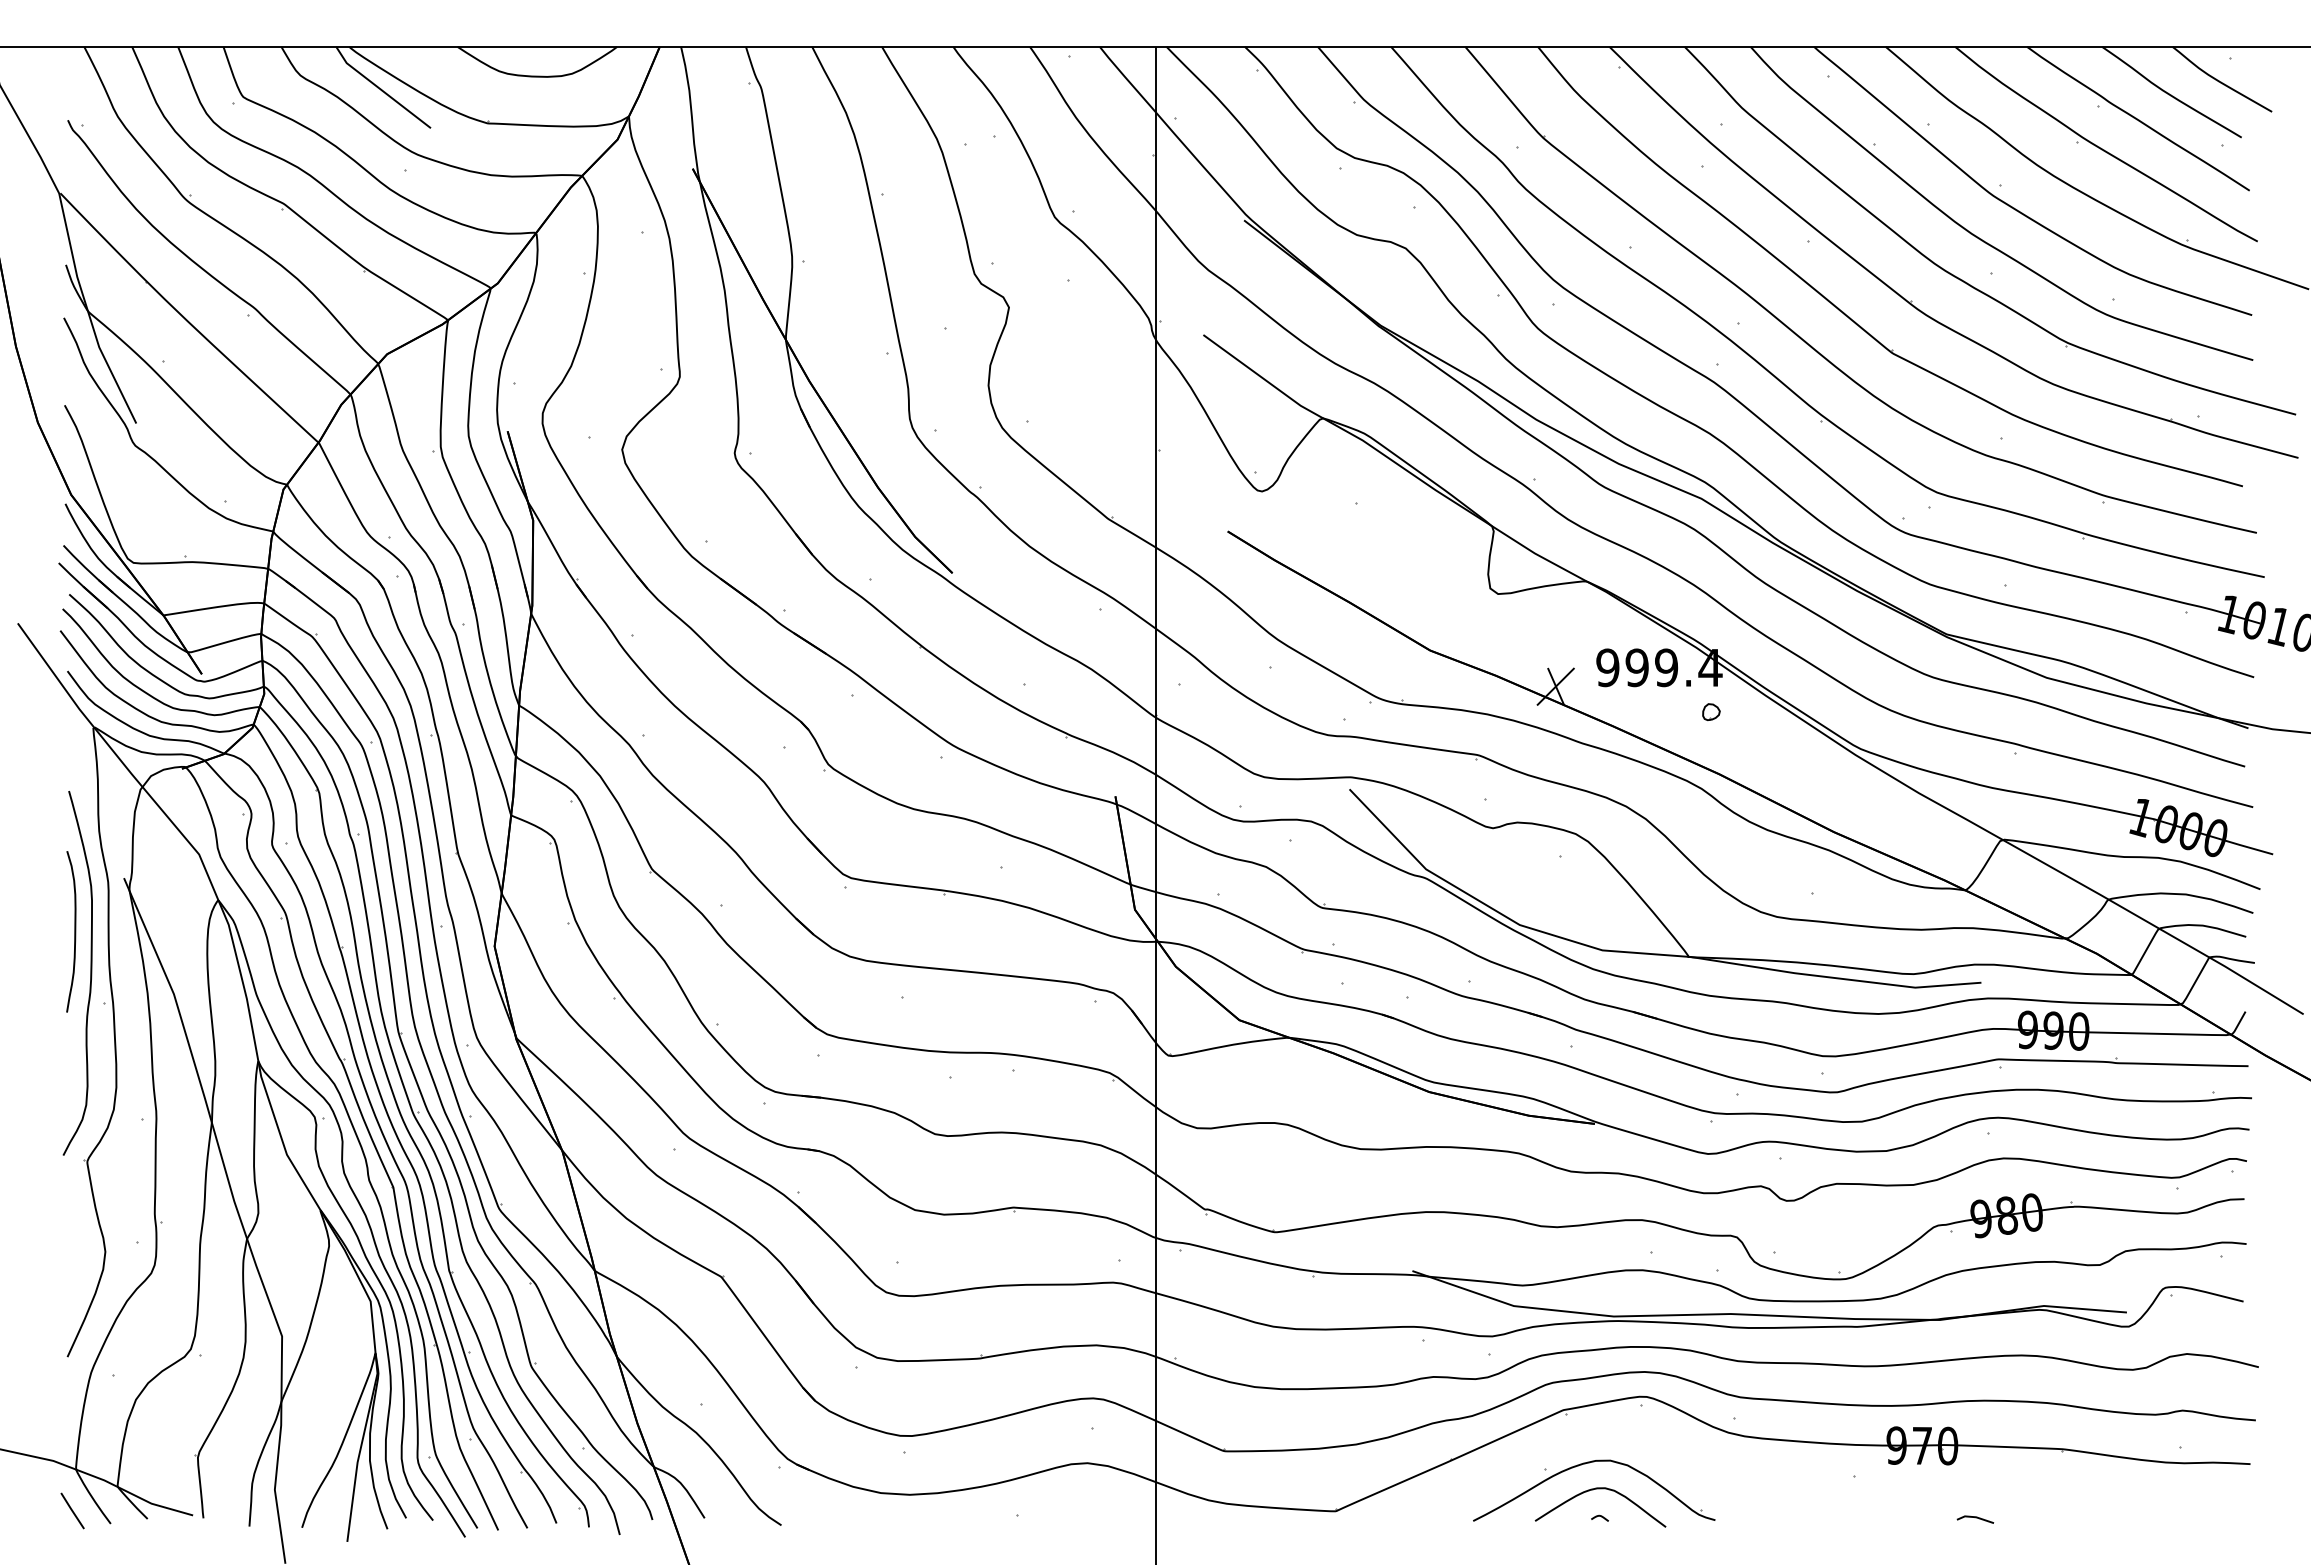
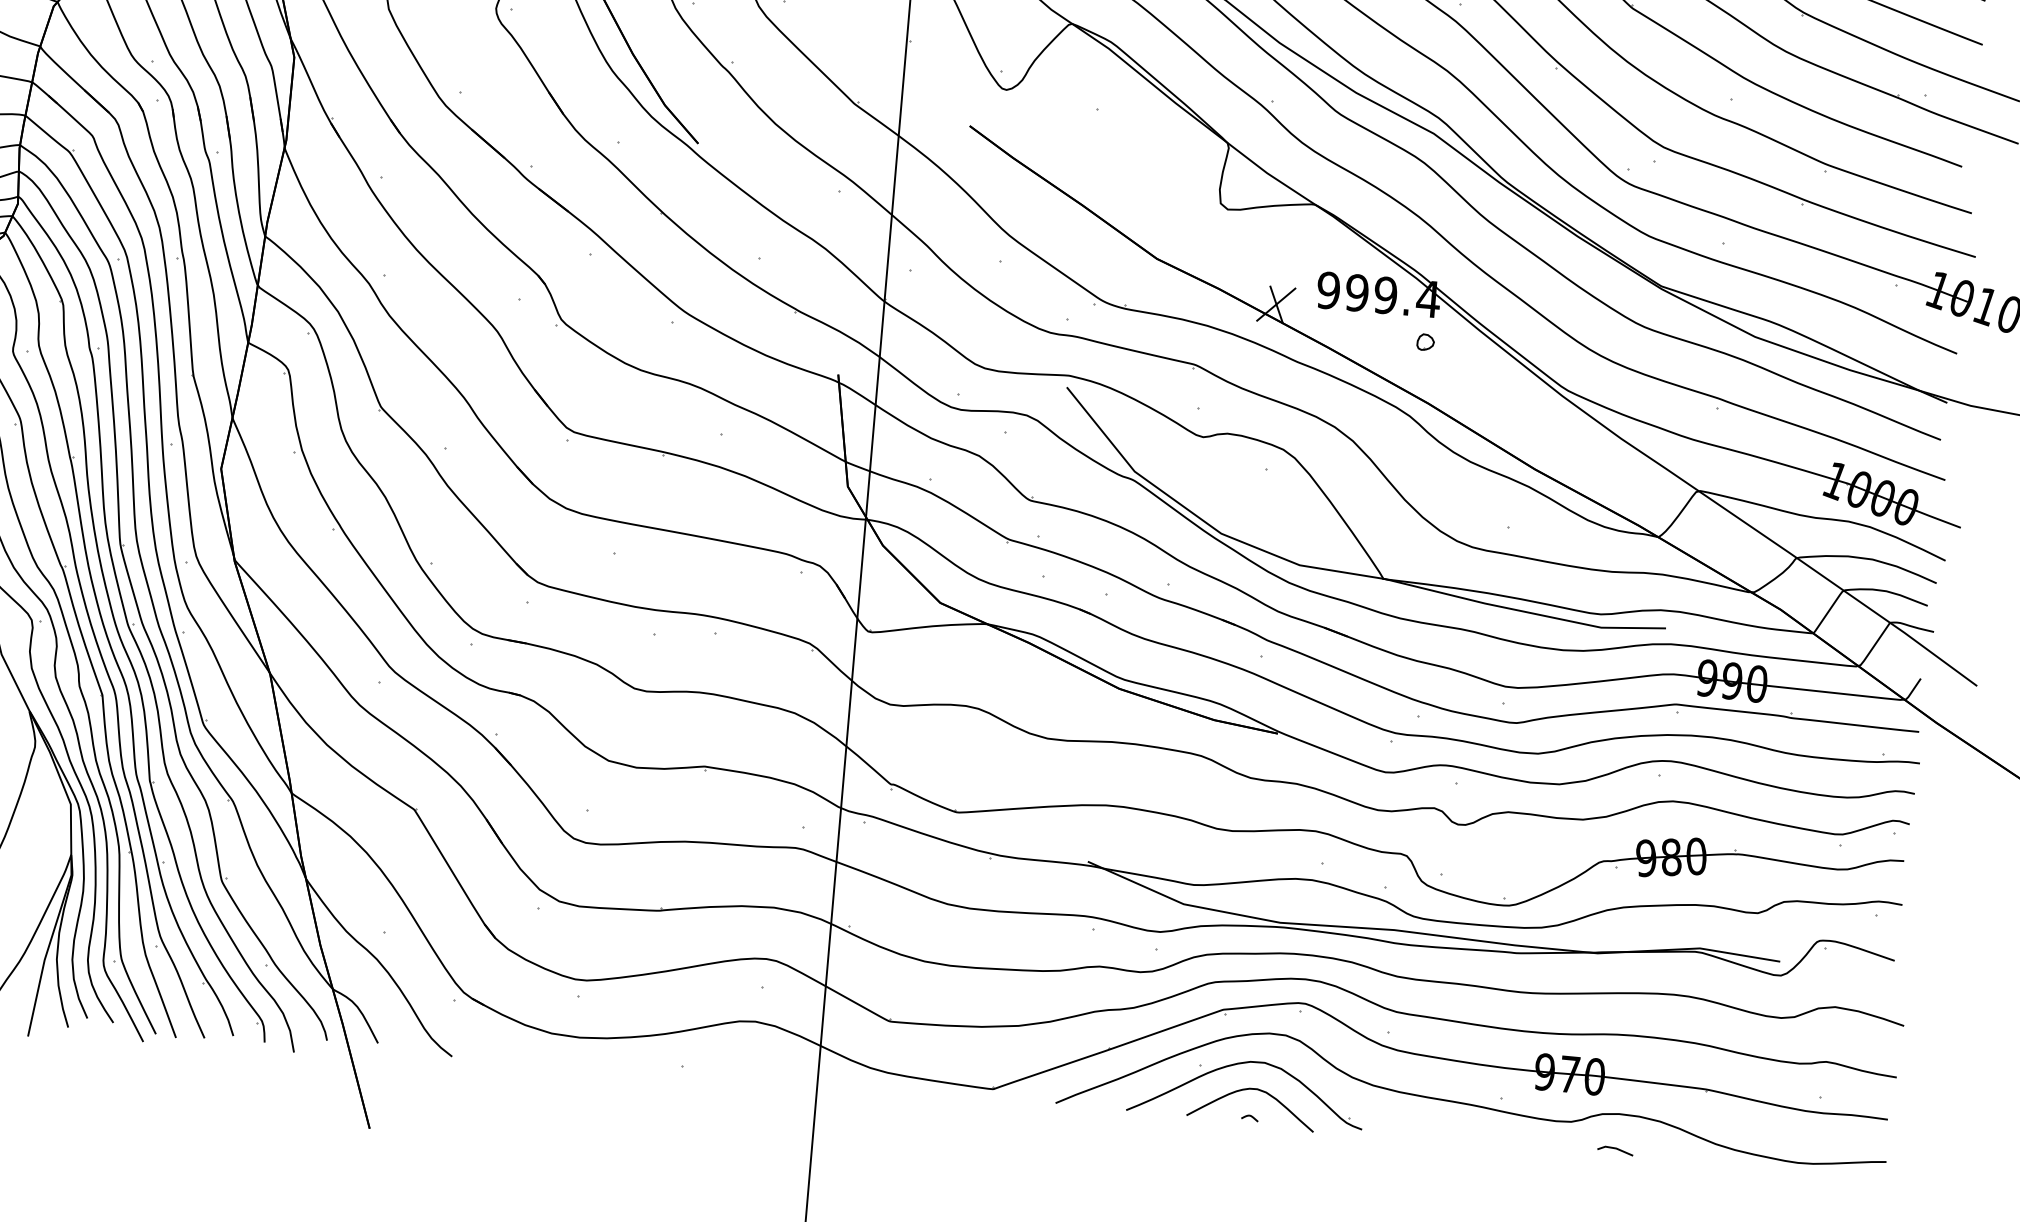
curve: (1826, 1484) -> (1473, 1104), added

